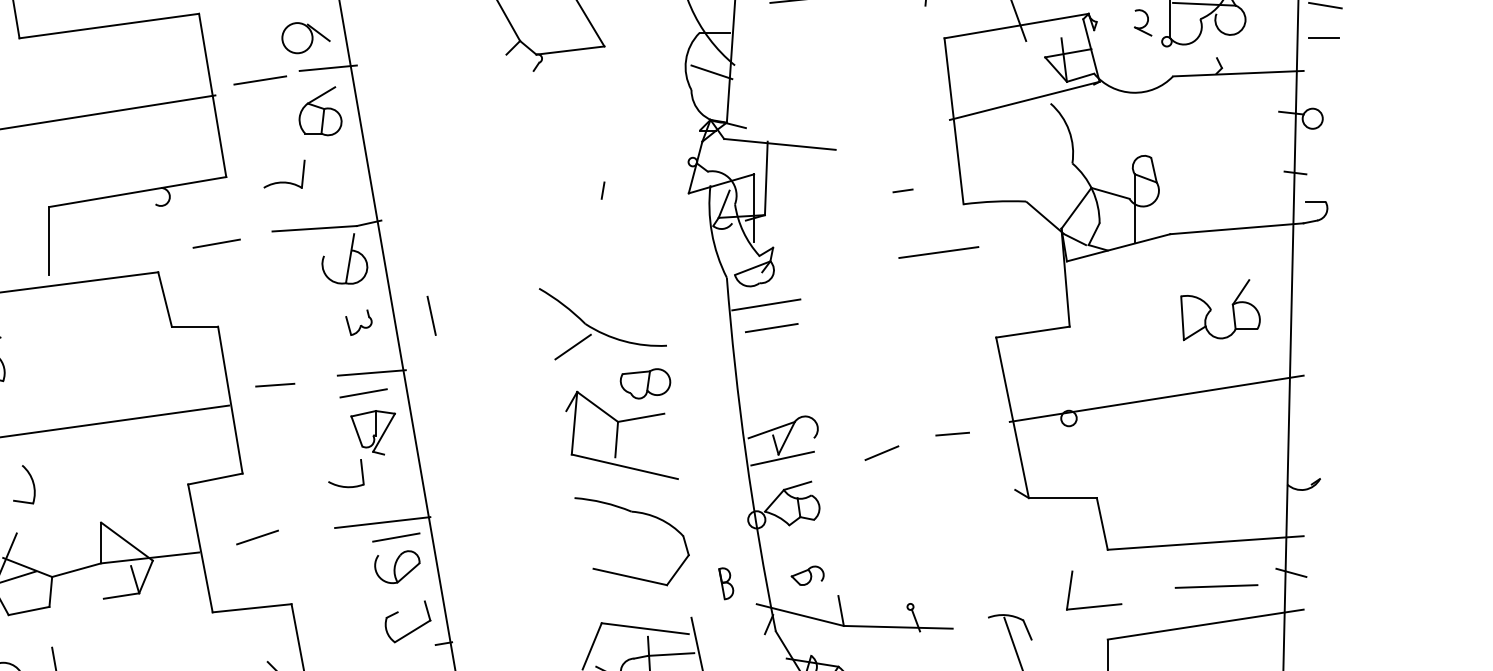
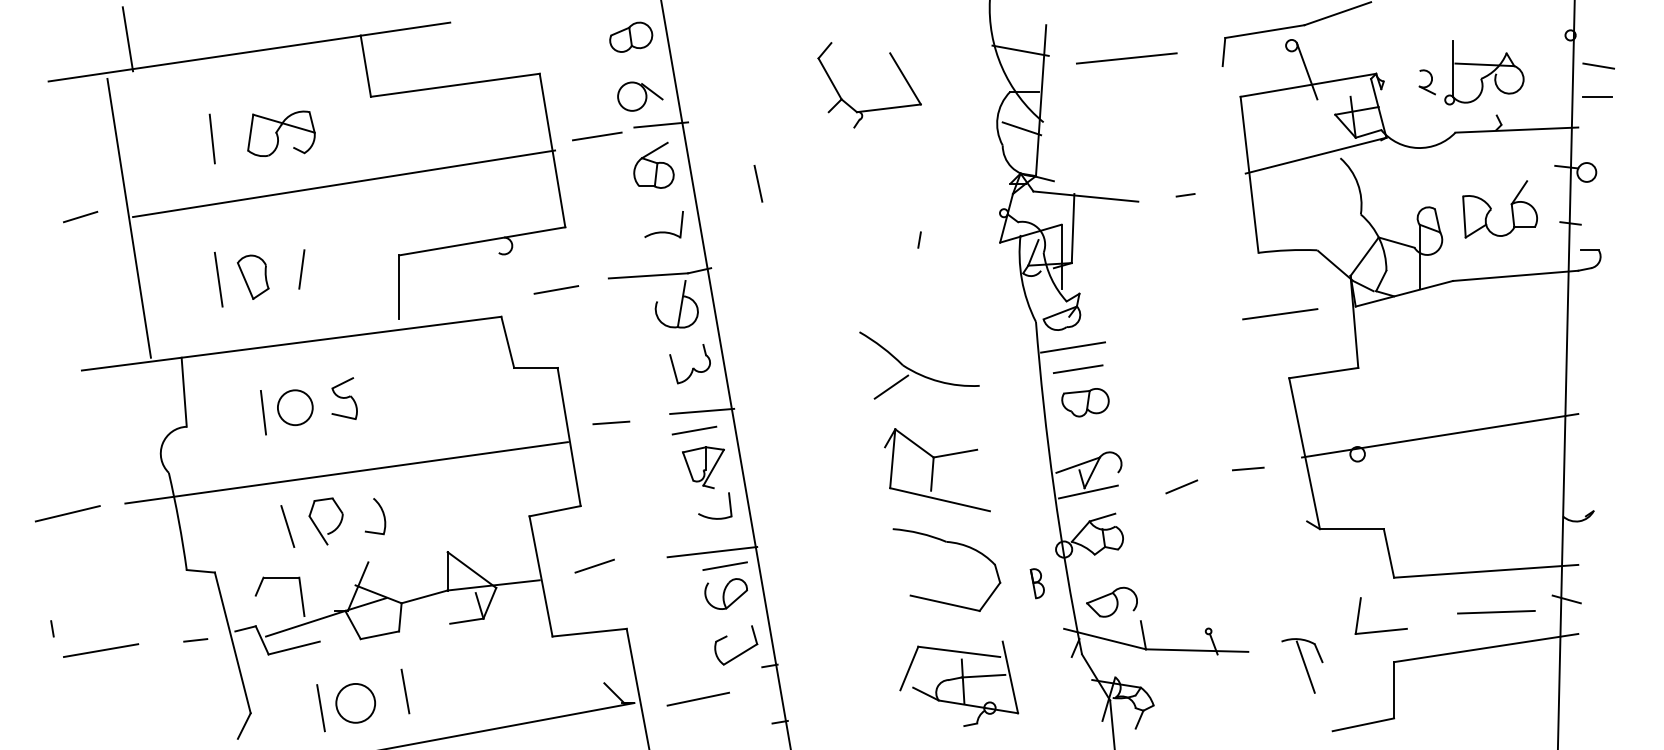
part: (283, 181) -> (663, 231), moved
line: (902, 191) -> (1185, 195), moved
line: (939, 252) -> (1280, 314), moved
part: (1211, 310) -> (1491, 209), moved
line: (431, 315) -> (758, 183), moved
part: (358, 323) -> (689, 364), size x1.67
part: (645, 383) -> (1085, 402), moved
part: (346, 485) -> (715, 517), moved
part: (807, 575) -> (1111, 601), size x1.67
part: (725, 583) -> (1036, 583), moved

